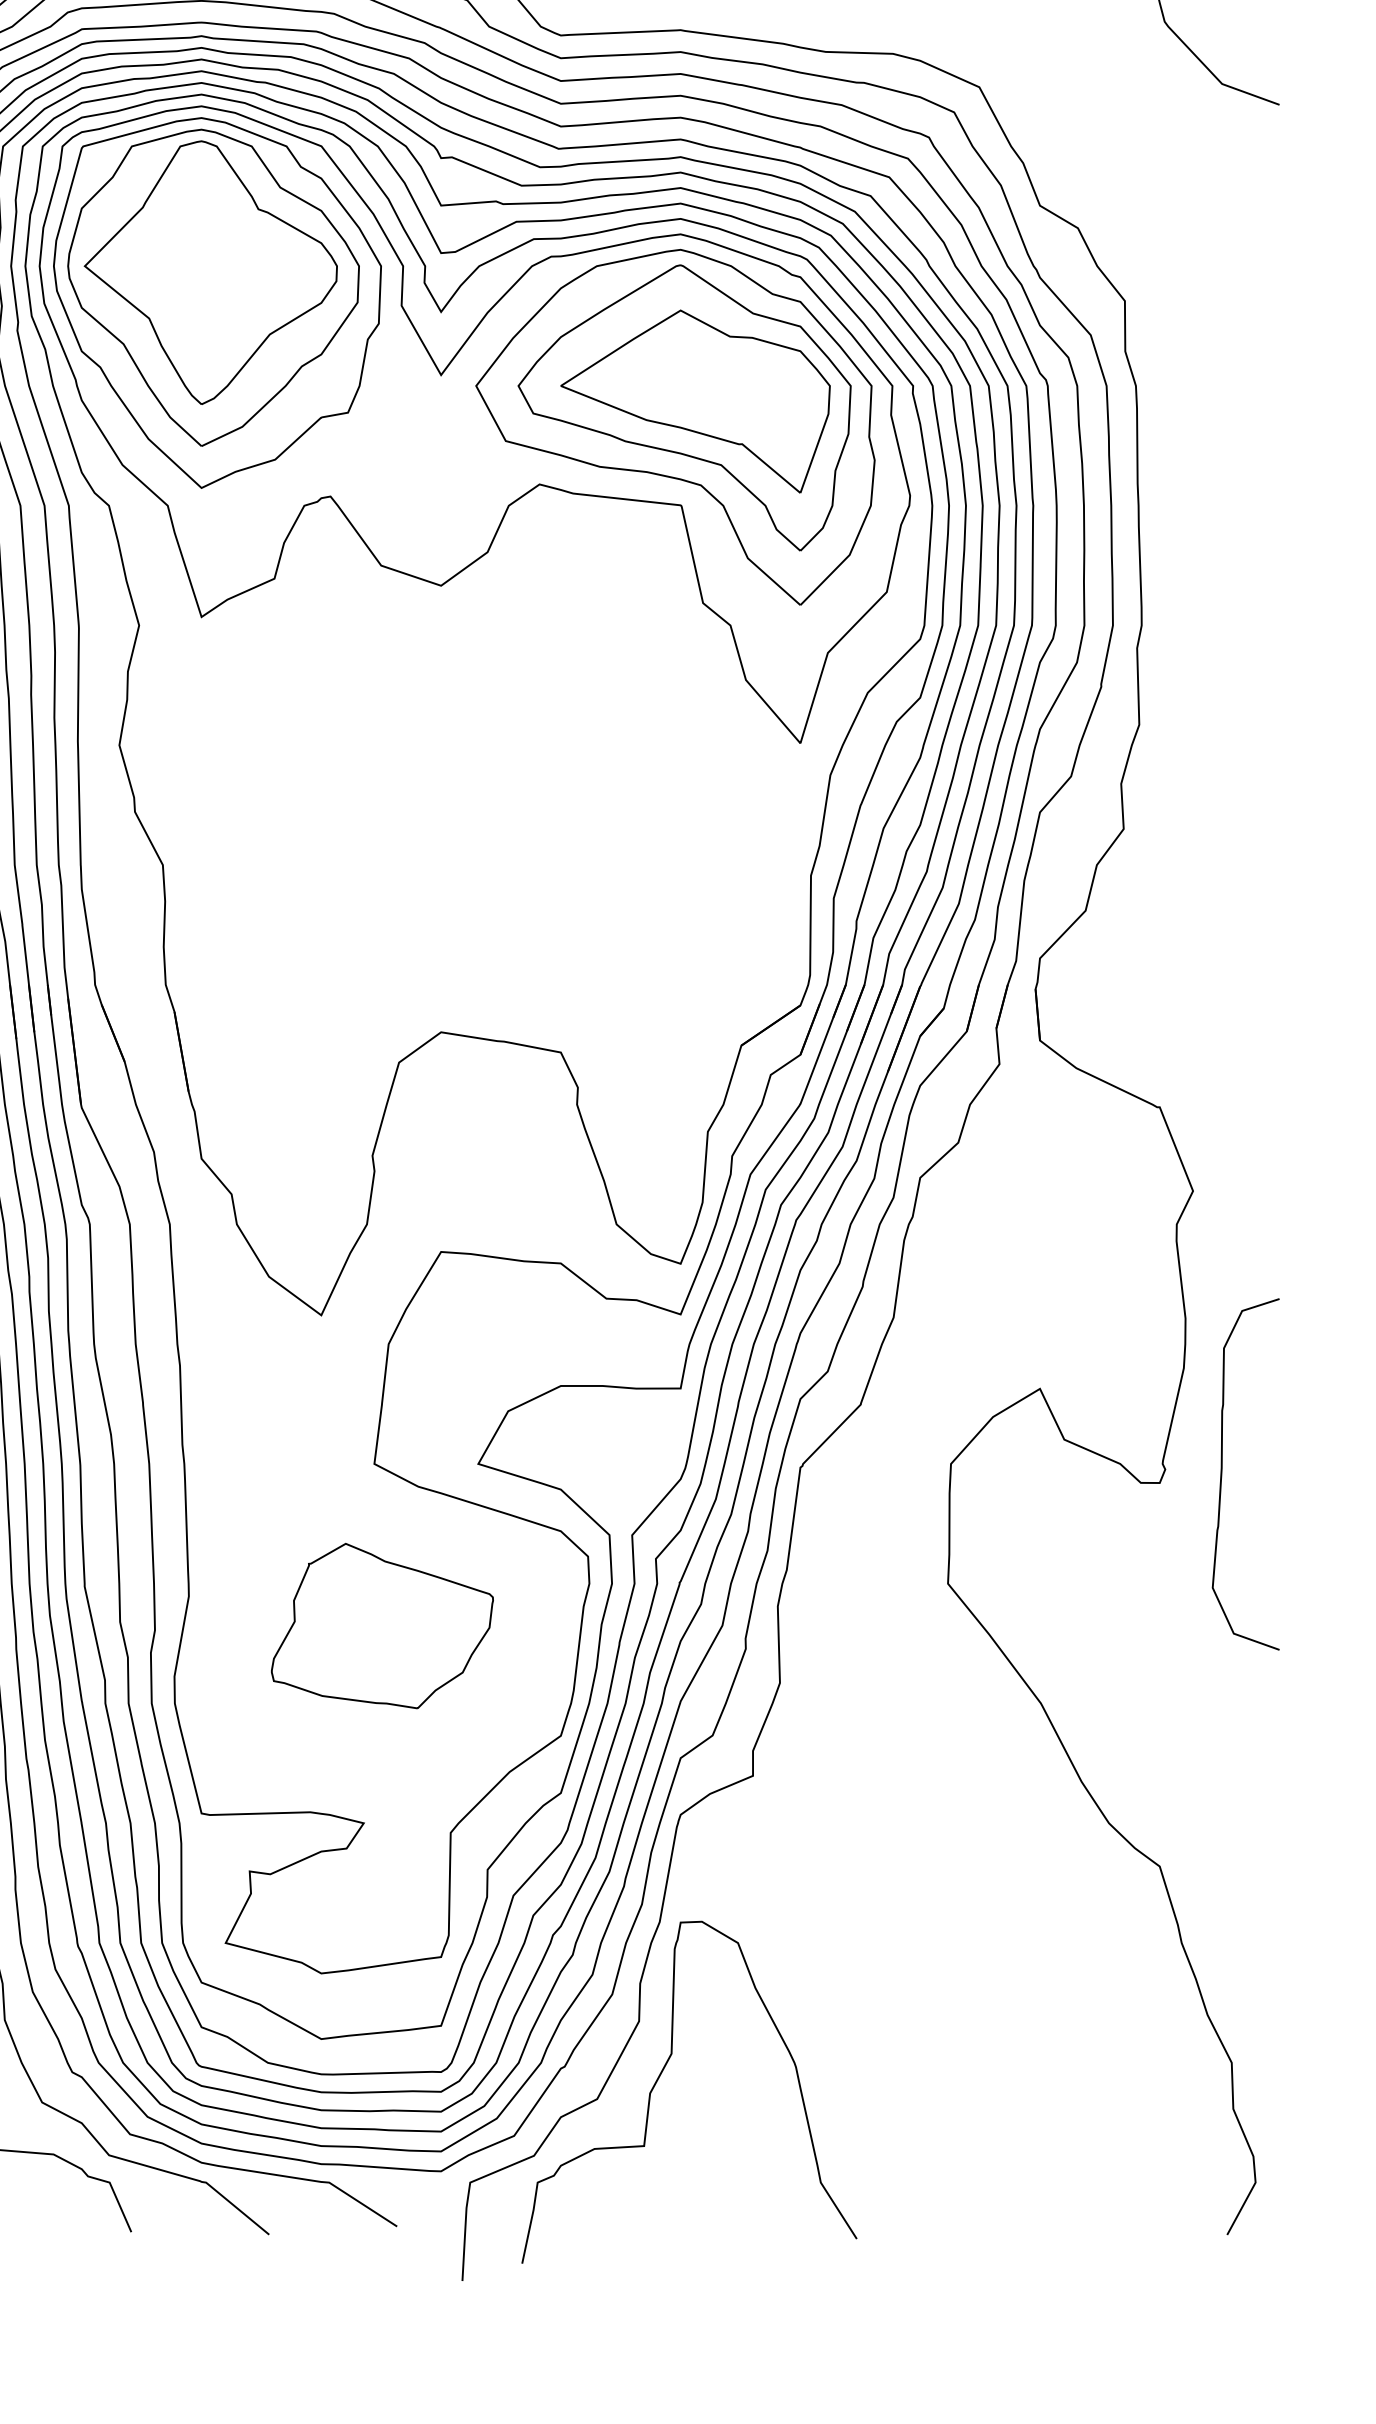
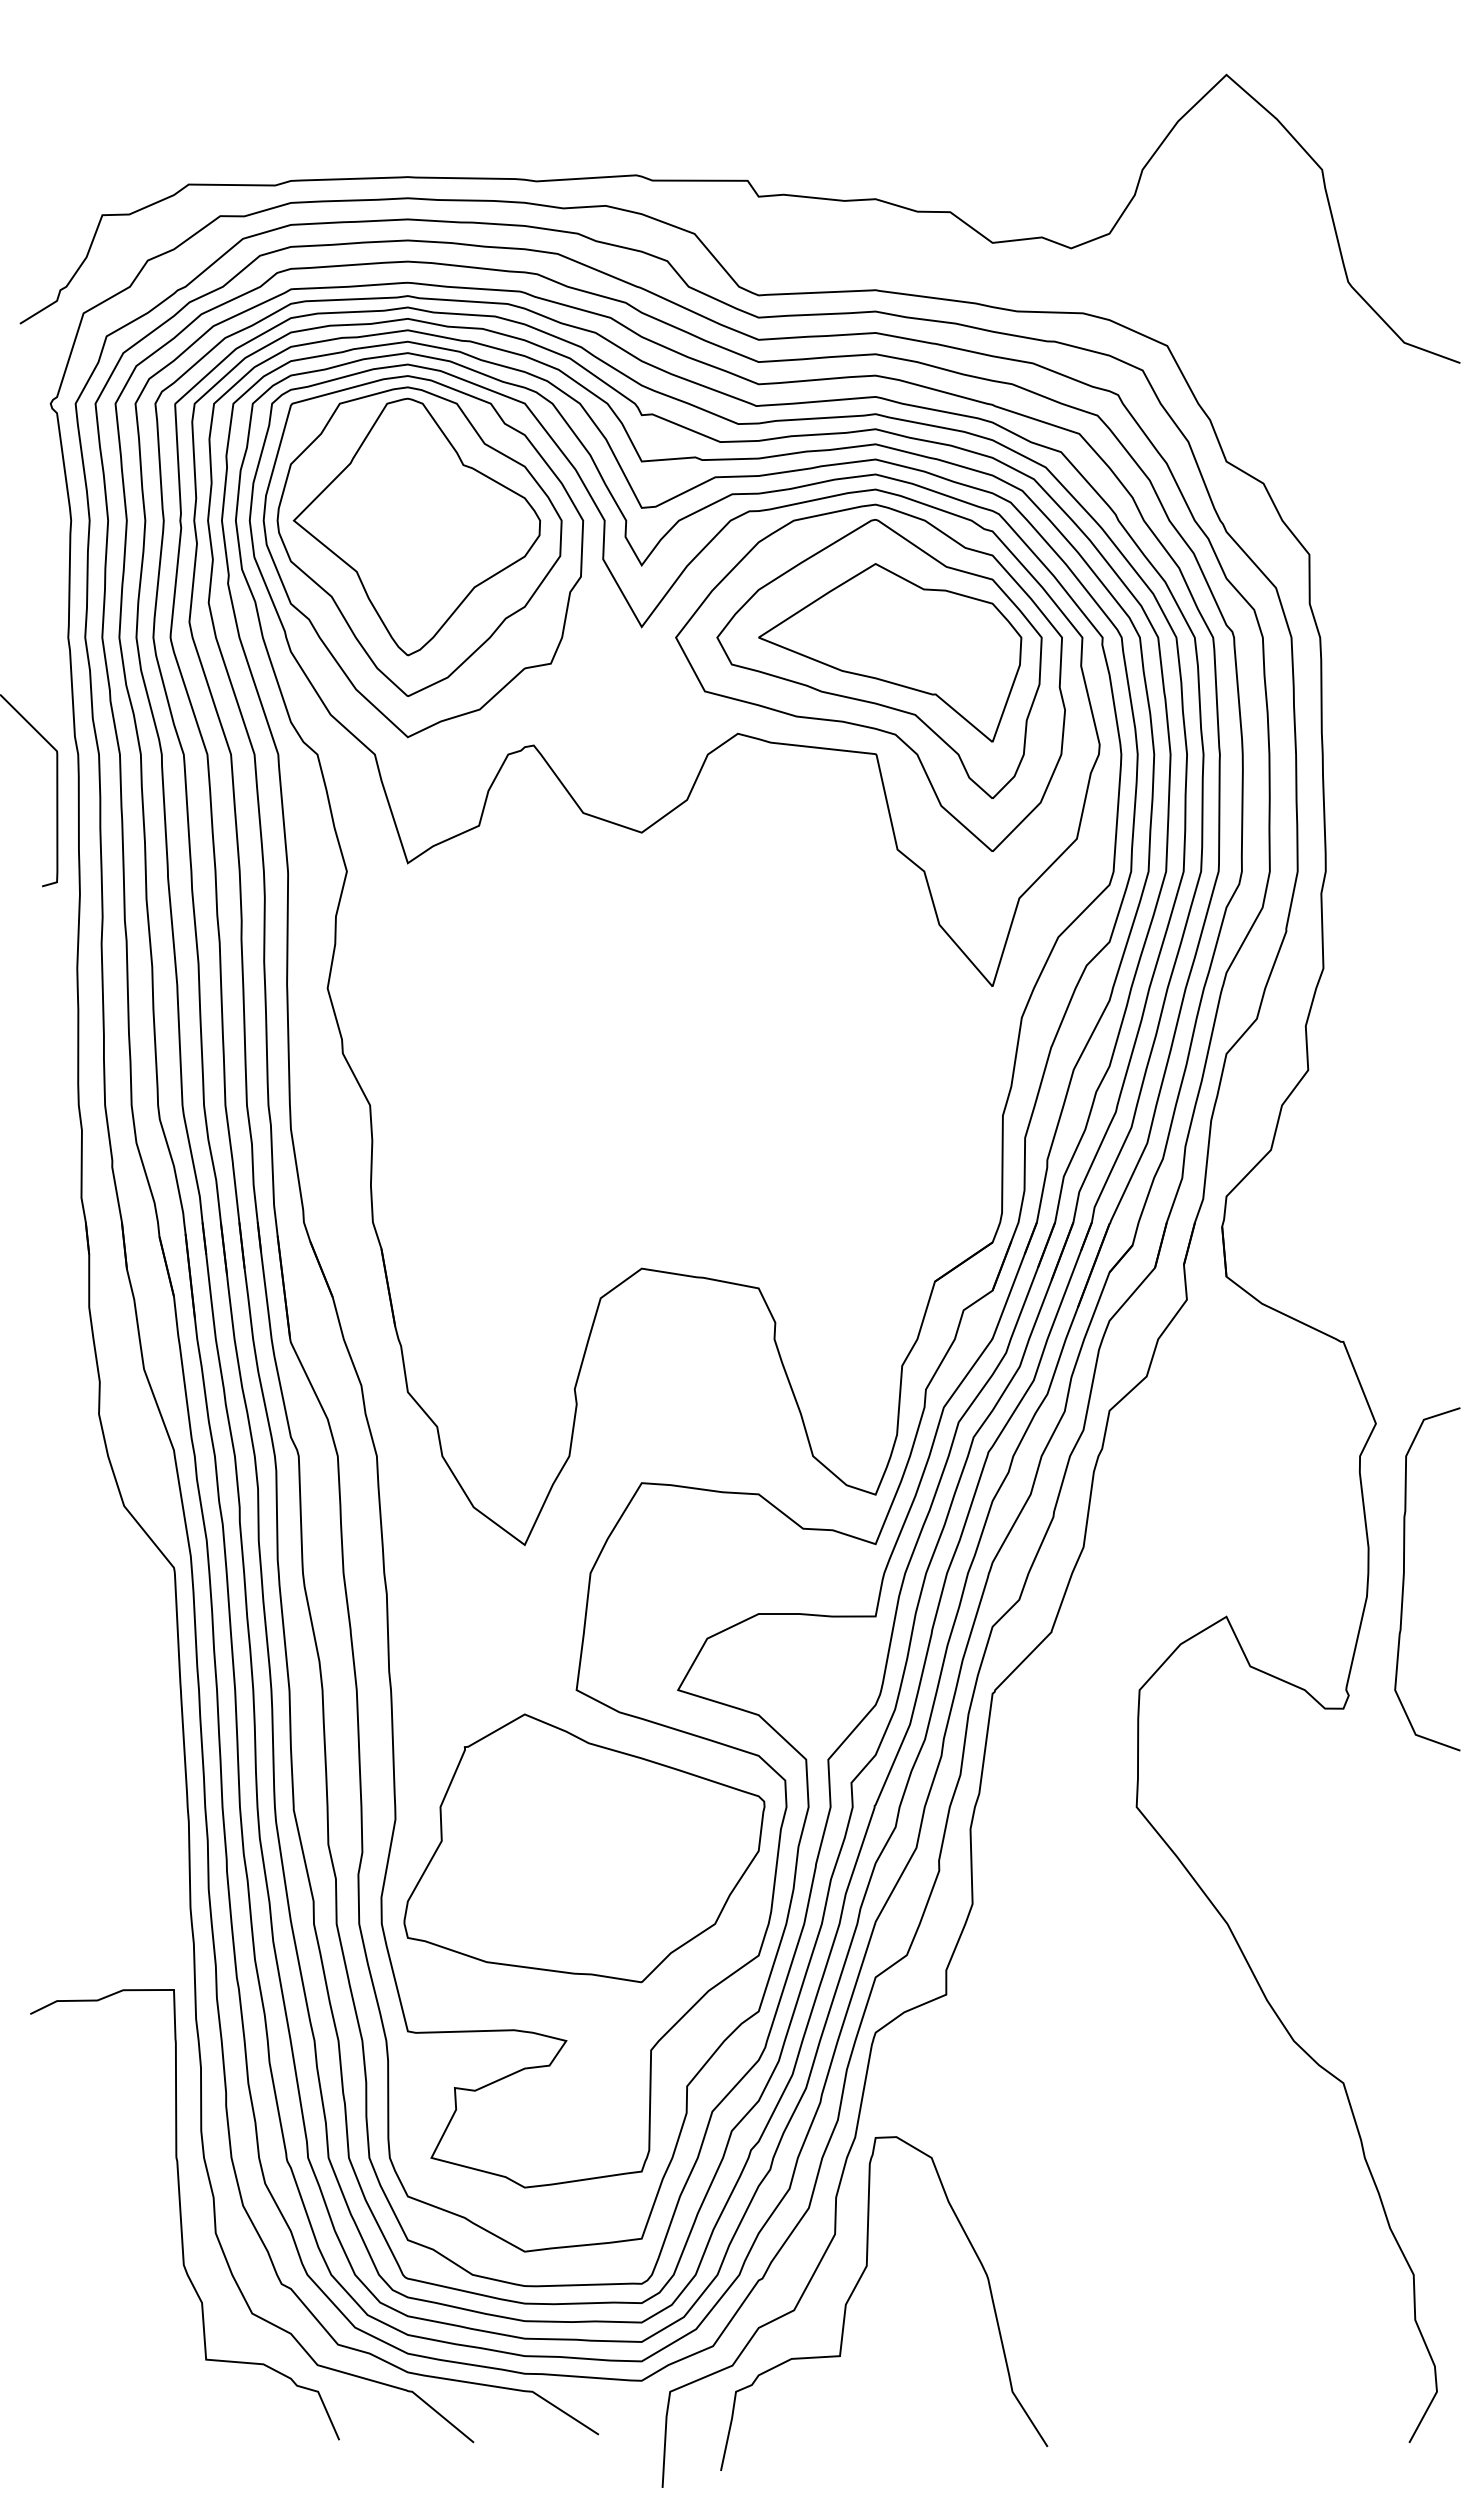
curve: (1222, 1474) -> (1404, 1579), moved
part: (382, 1626) -> (584, 1848), size x1.67

